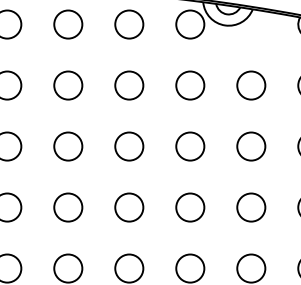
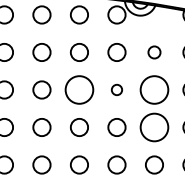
circle: (251, 85) -> (154, 52), size x0.7
circle: (129, 145) -> (79, 89), size x1.6
circle: (189, 145) -> (116, 89), size x0.6
circle: (251, 145) -> (154, 89), size x1.6
circle: (251, 207) -> (154, 127), size x1.6

